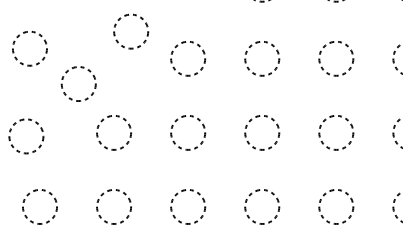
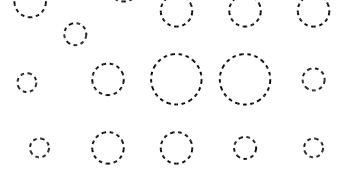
circle: (78, 83) -> (75, 33), size x0.7
circle: (188, 132) -> (176, 79), size x1.6
circle: (262, 132) -> (245, 79), size x1.6
circle: (336, 132) -> (313, 79), size x0.7
circle: (26, 136) -> (26, 82), size x0.6
circle: (39, 206) -> (38, 147), size x0.6
circle: (262, 206) -> (245, 147), size x0.7
circle: (336, 206) -> (313, 147), size x0.6

